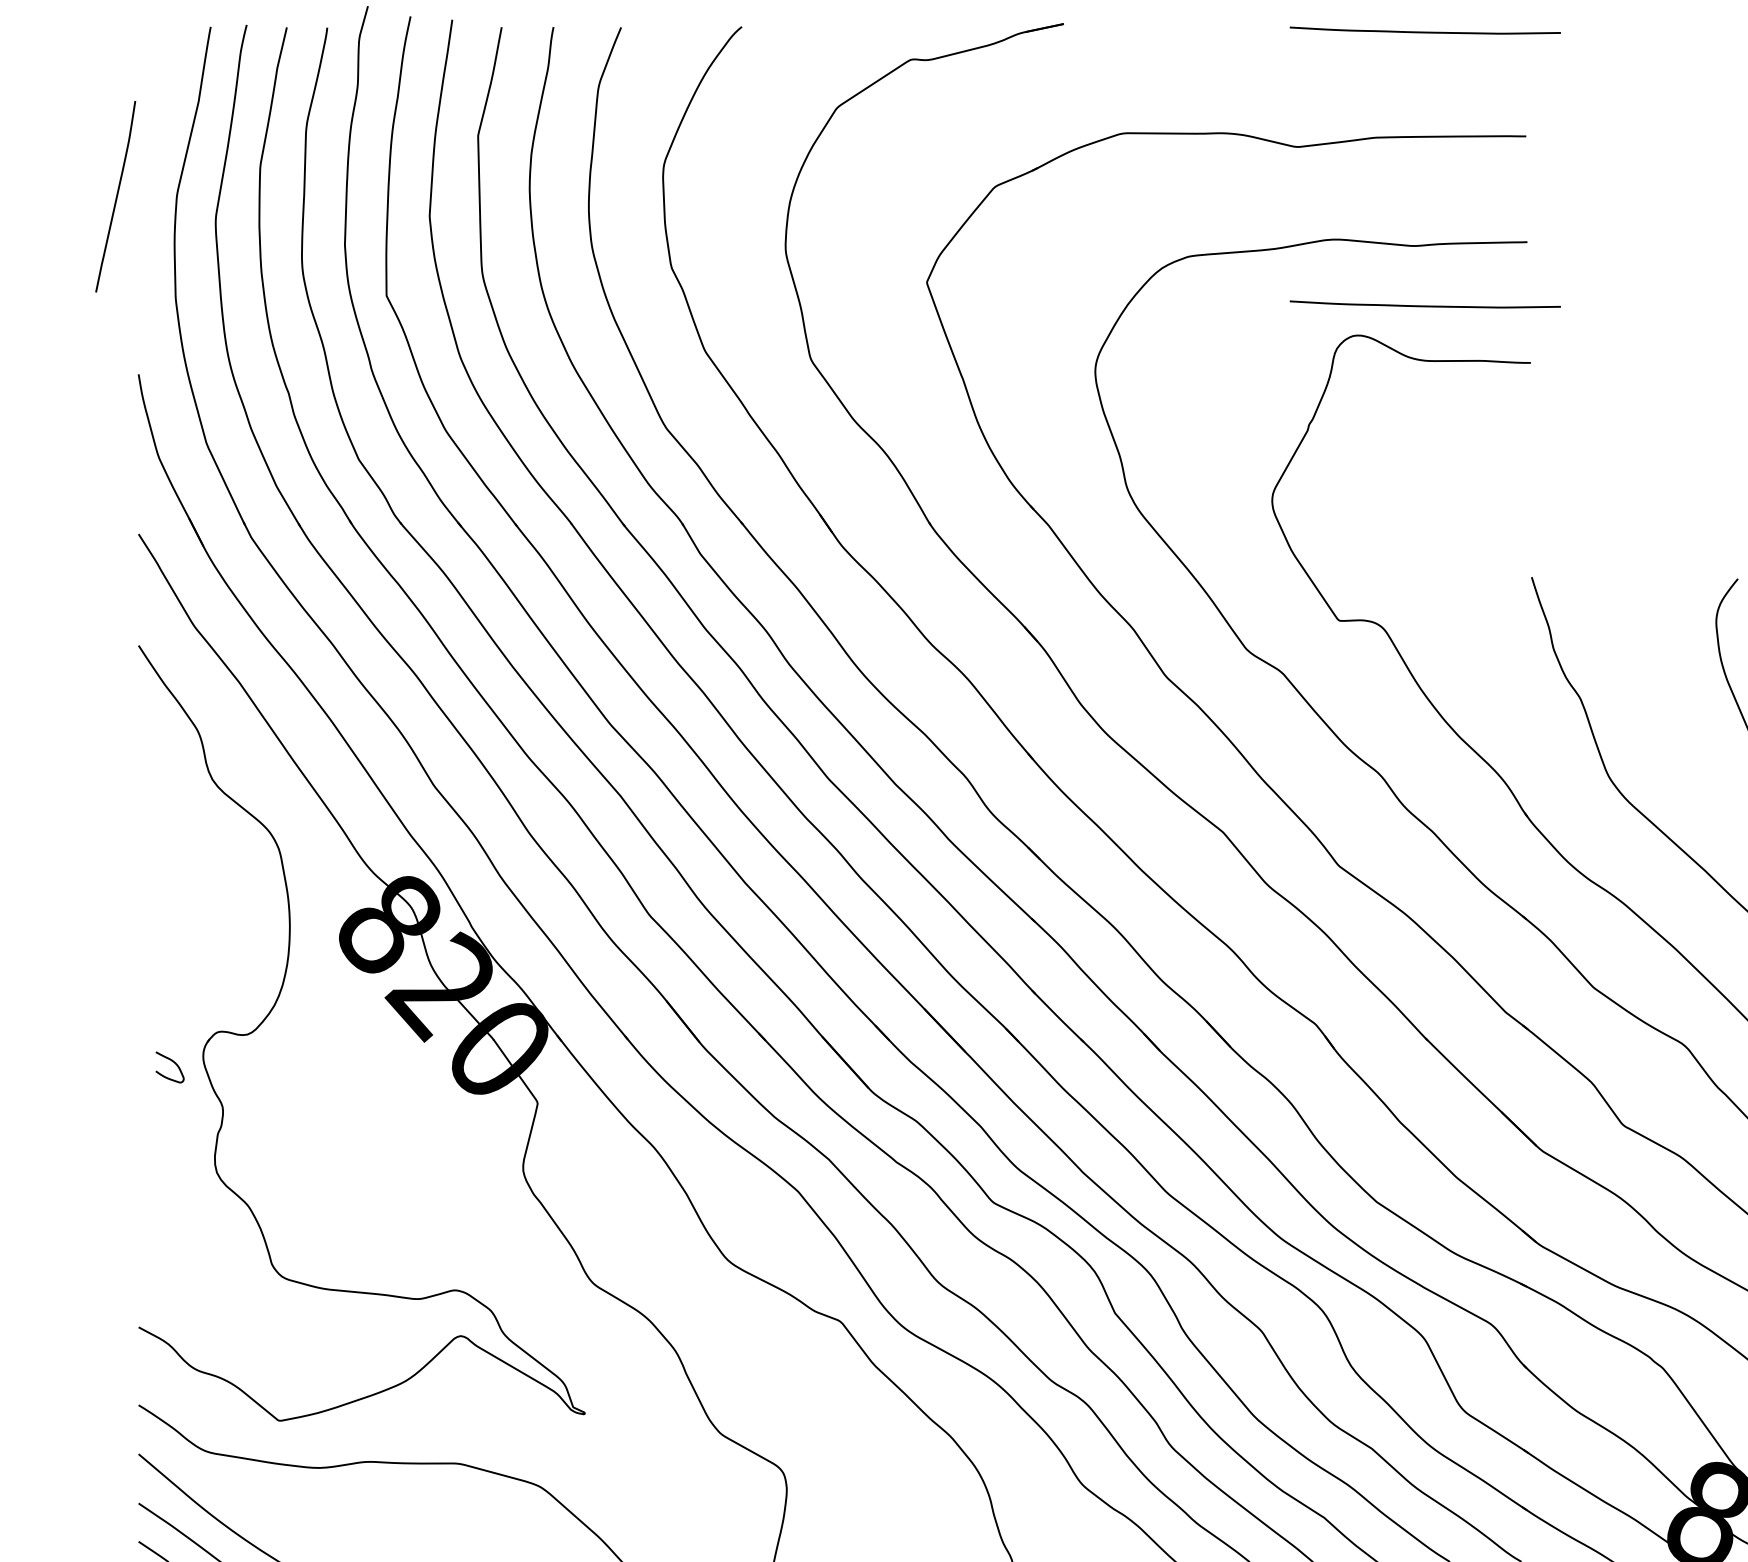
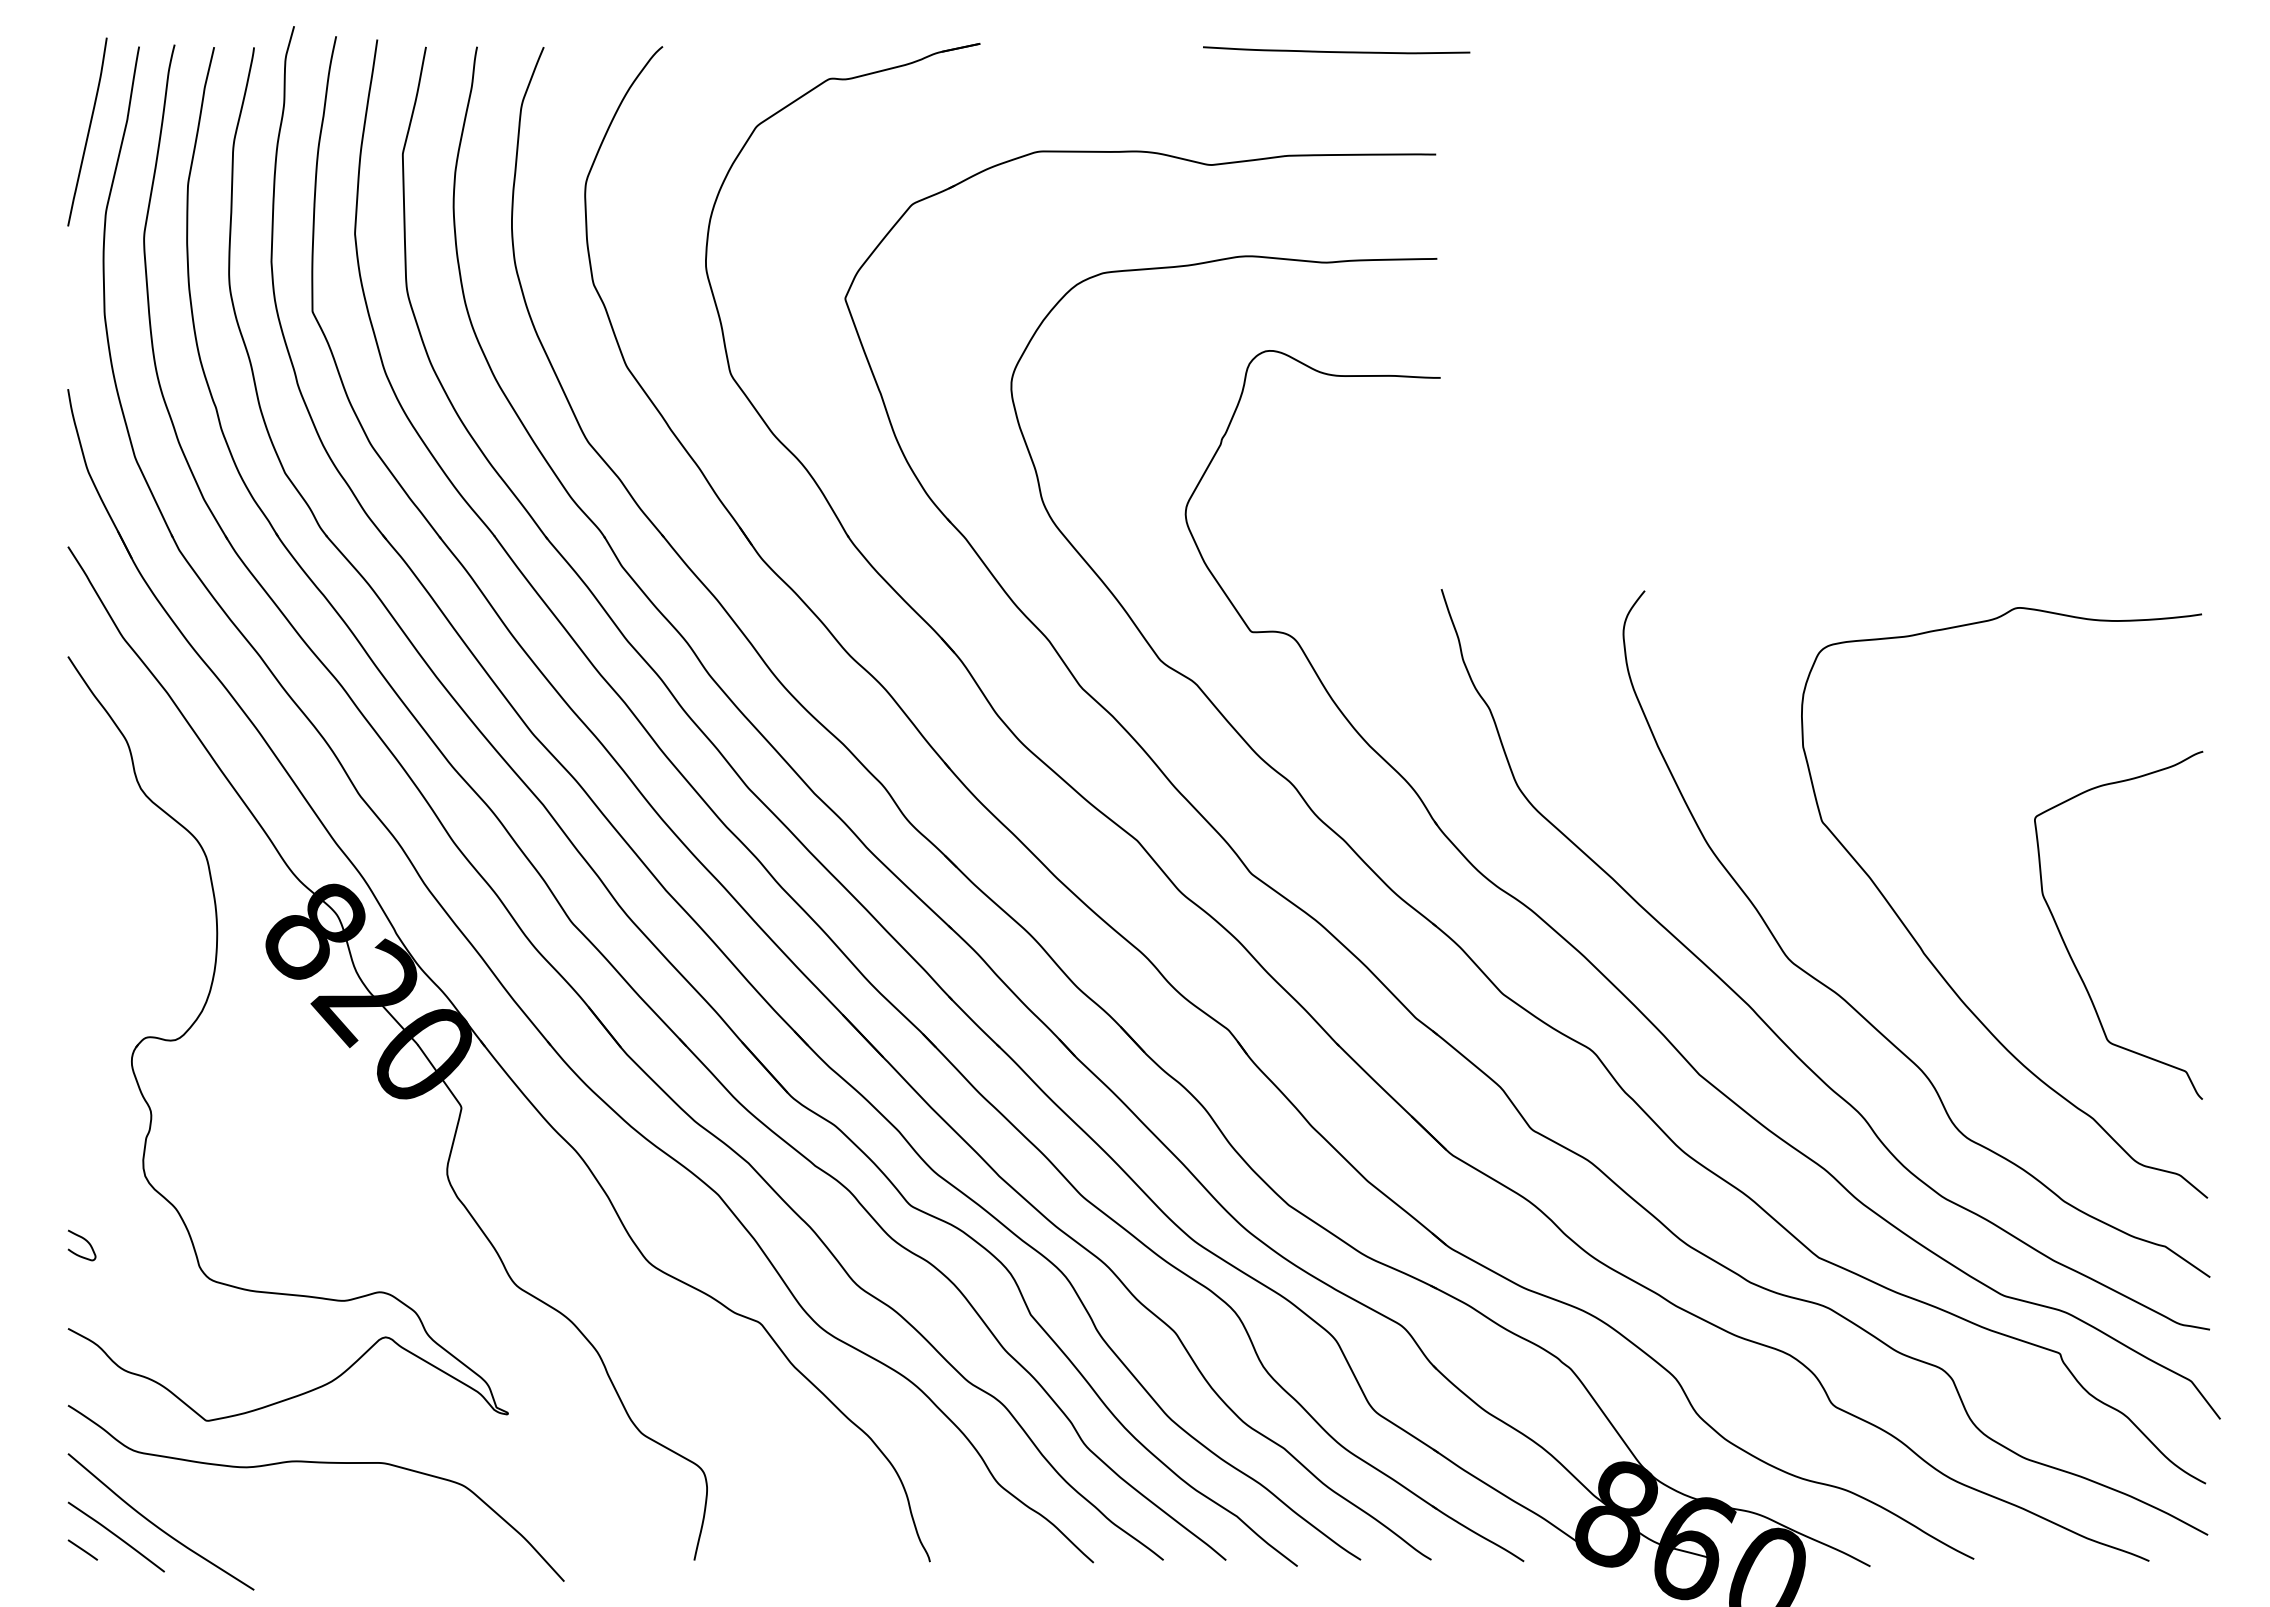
curve: (115, 196) -> (87, 131), moved
curve: (1425, 305) -> (1336, 321), removed
curve: (172, 1062) -> (84, 1240), moved

